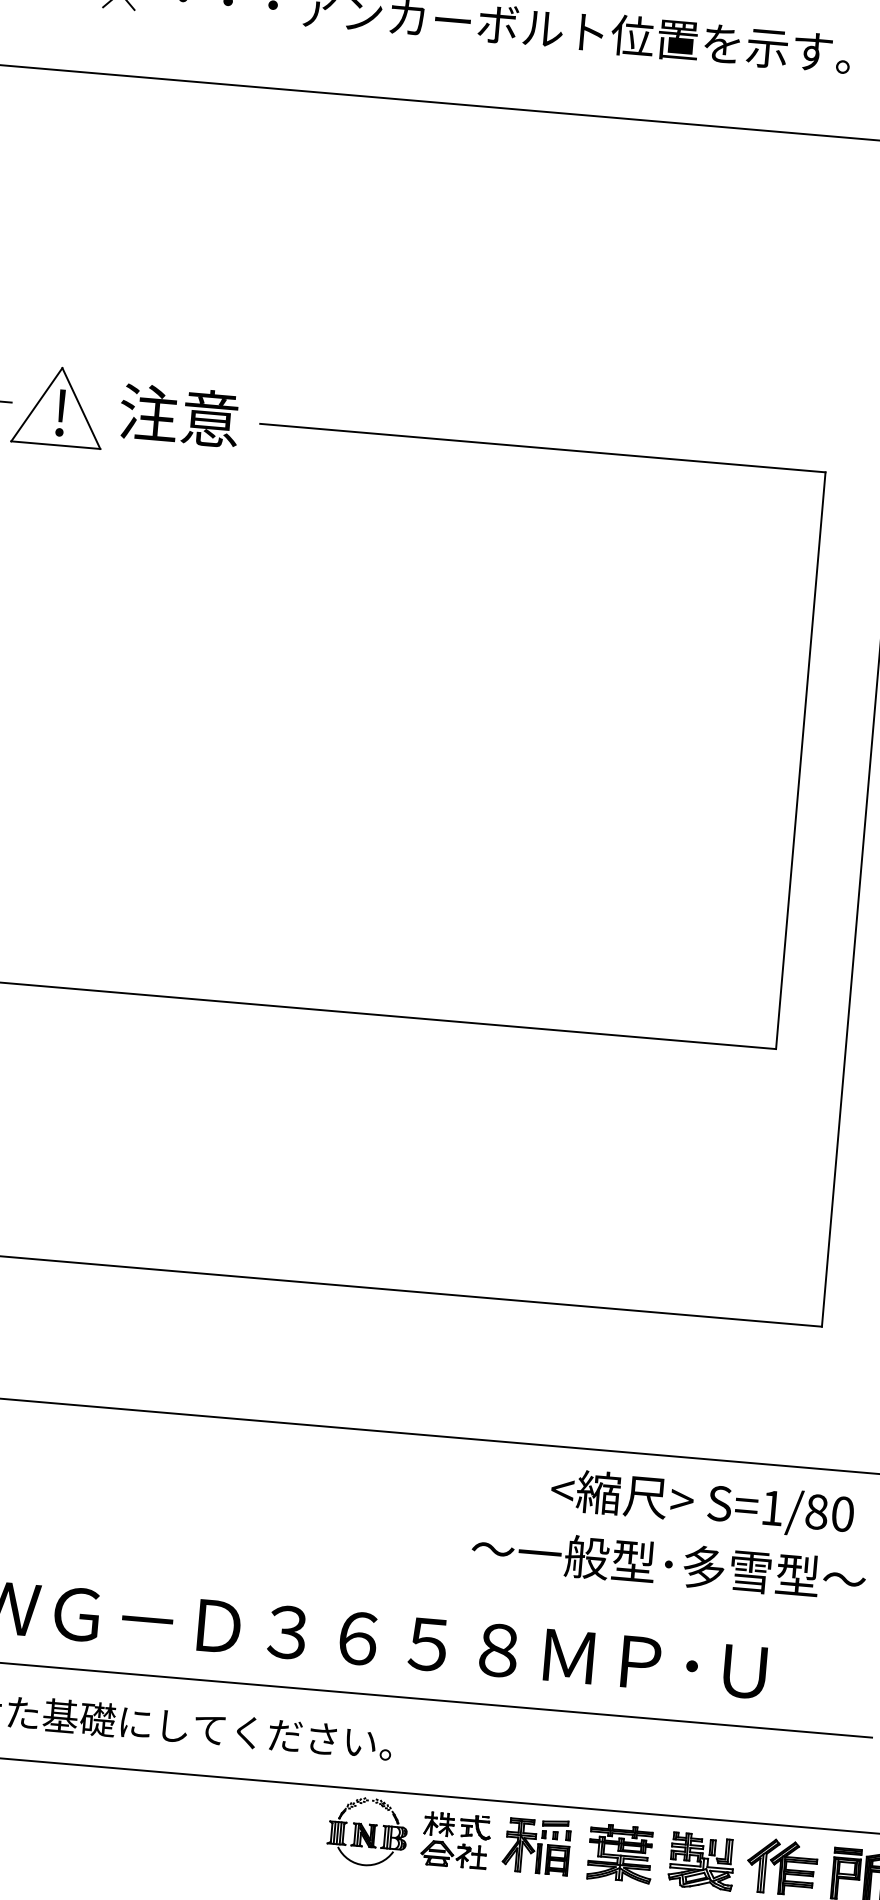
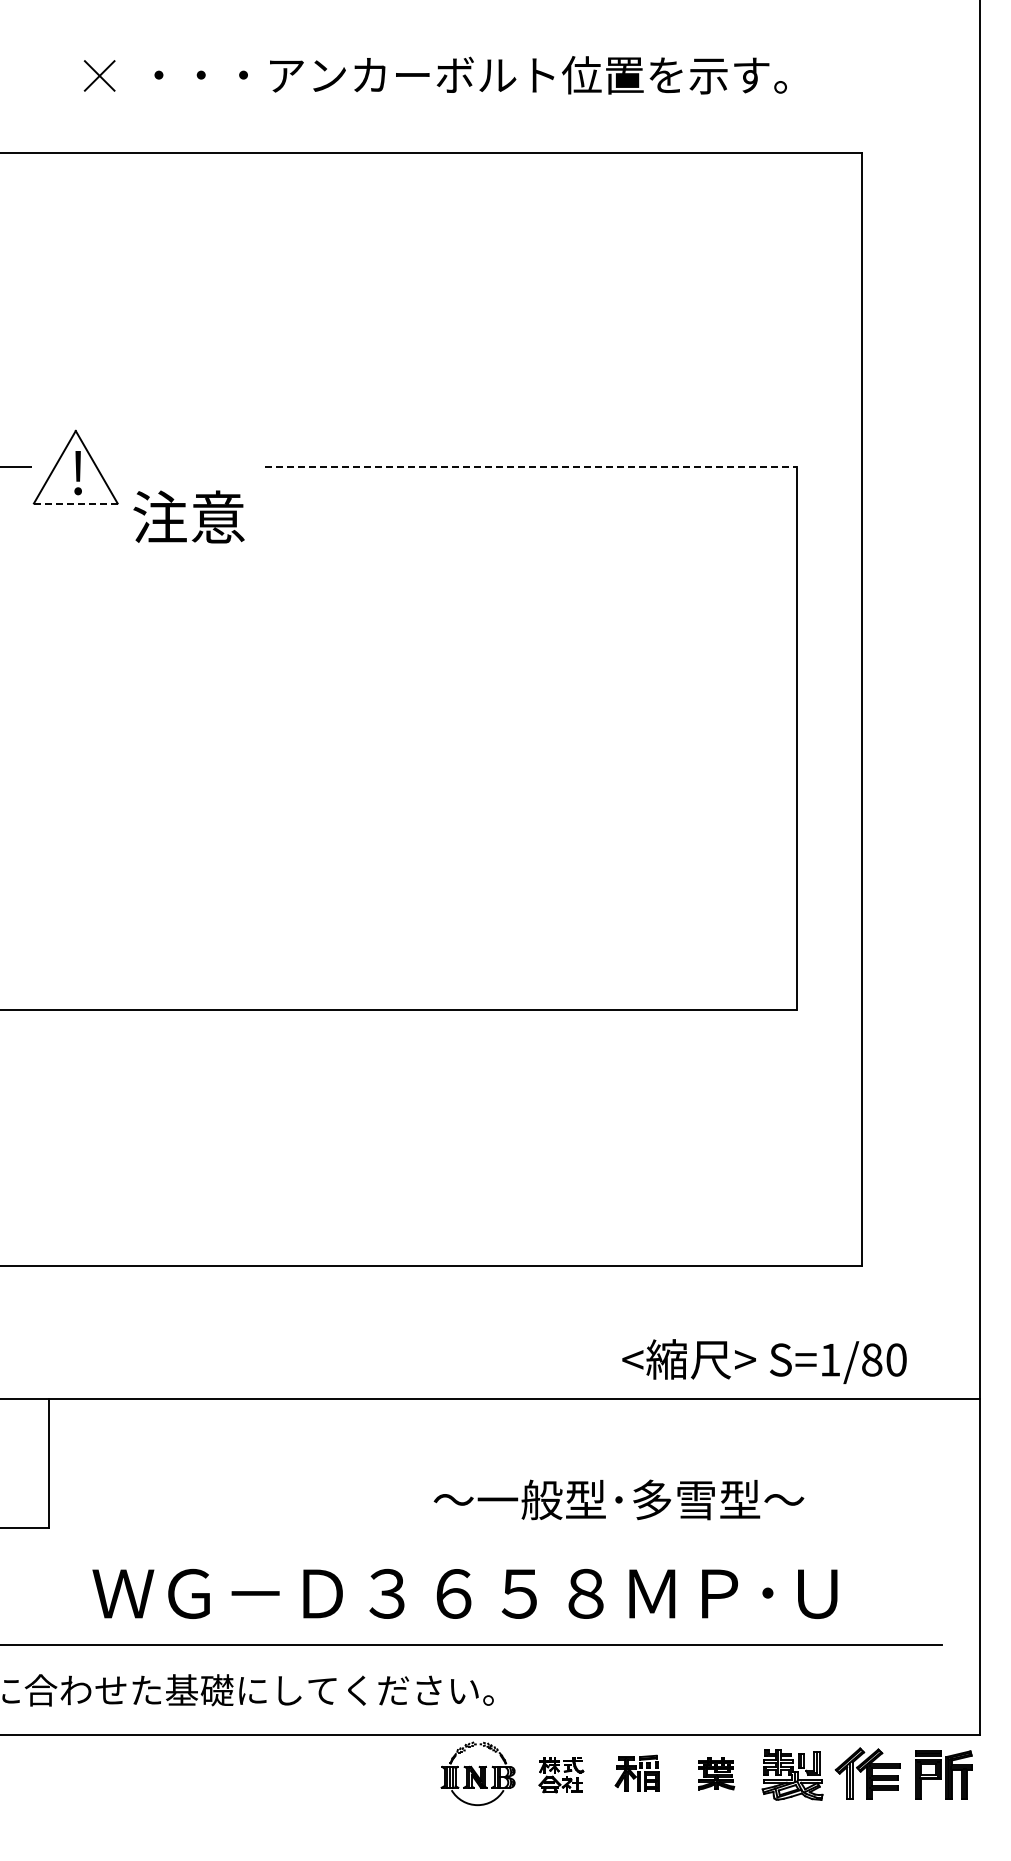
text: (179, 415) -> (188, 516), moved
line: (55, 445) -> (75, 503), solid -> dashed
line: (542, 448) -> (530, 467), solid -> dashed
text: (702, 1503) -> (764, 1361), moved
text: (668, 1563) -> (618, 1499), moved
part: (456, 1841) -> (561, 1775), size x0.7
part: (536, 1846) -> (636, 1773), size x0.7
part: (621, 1853) -> (716, 1773), size x0.6

